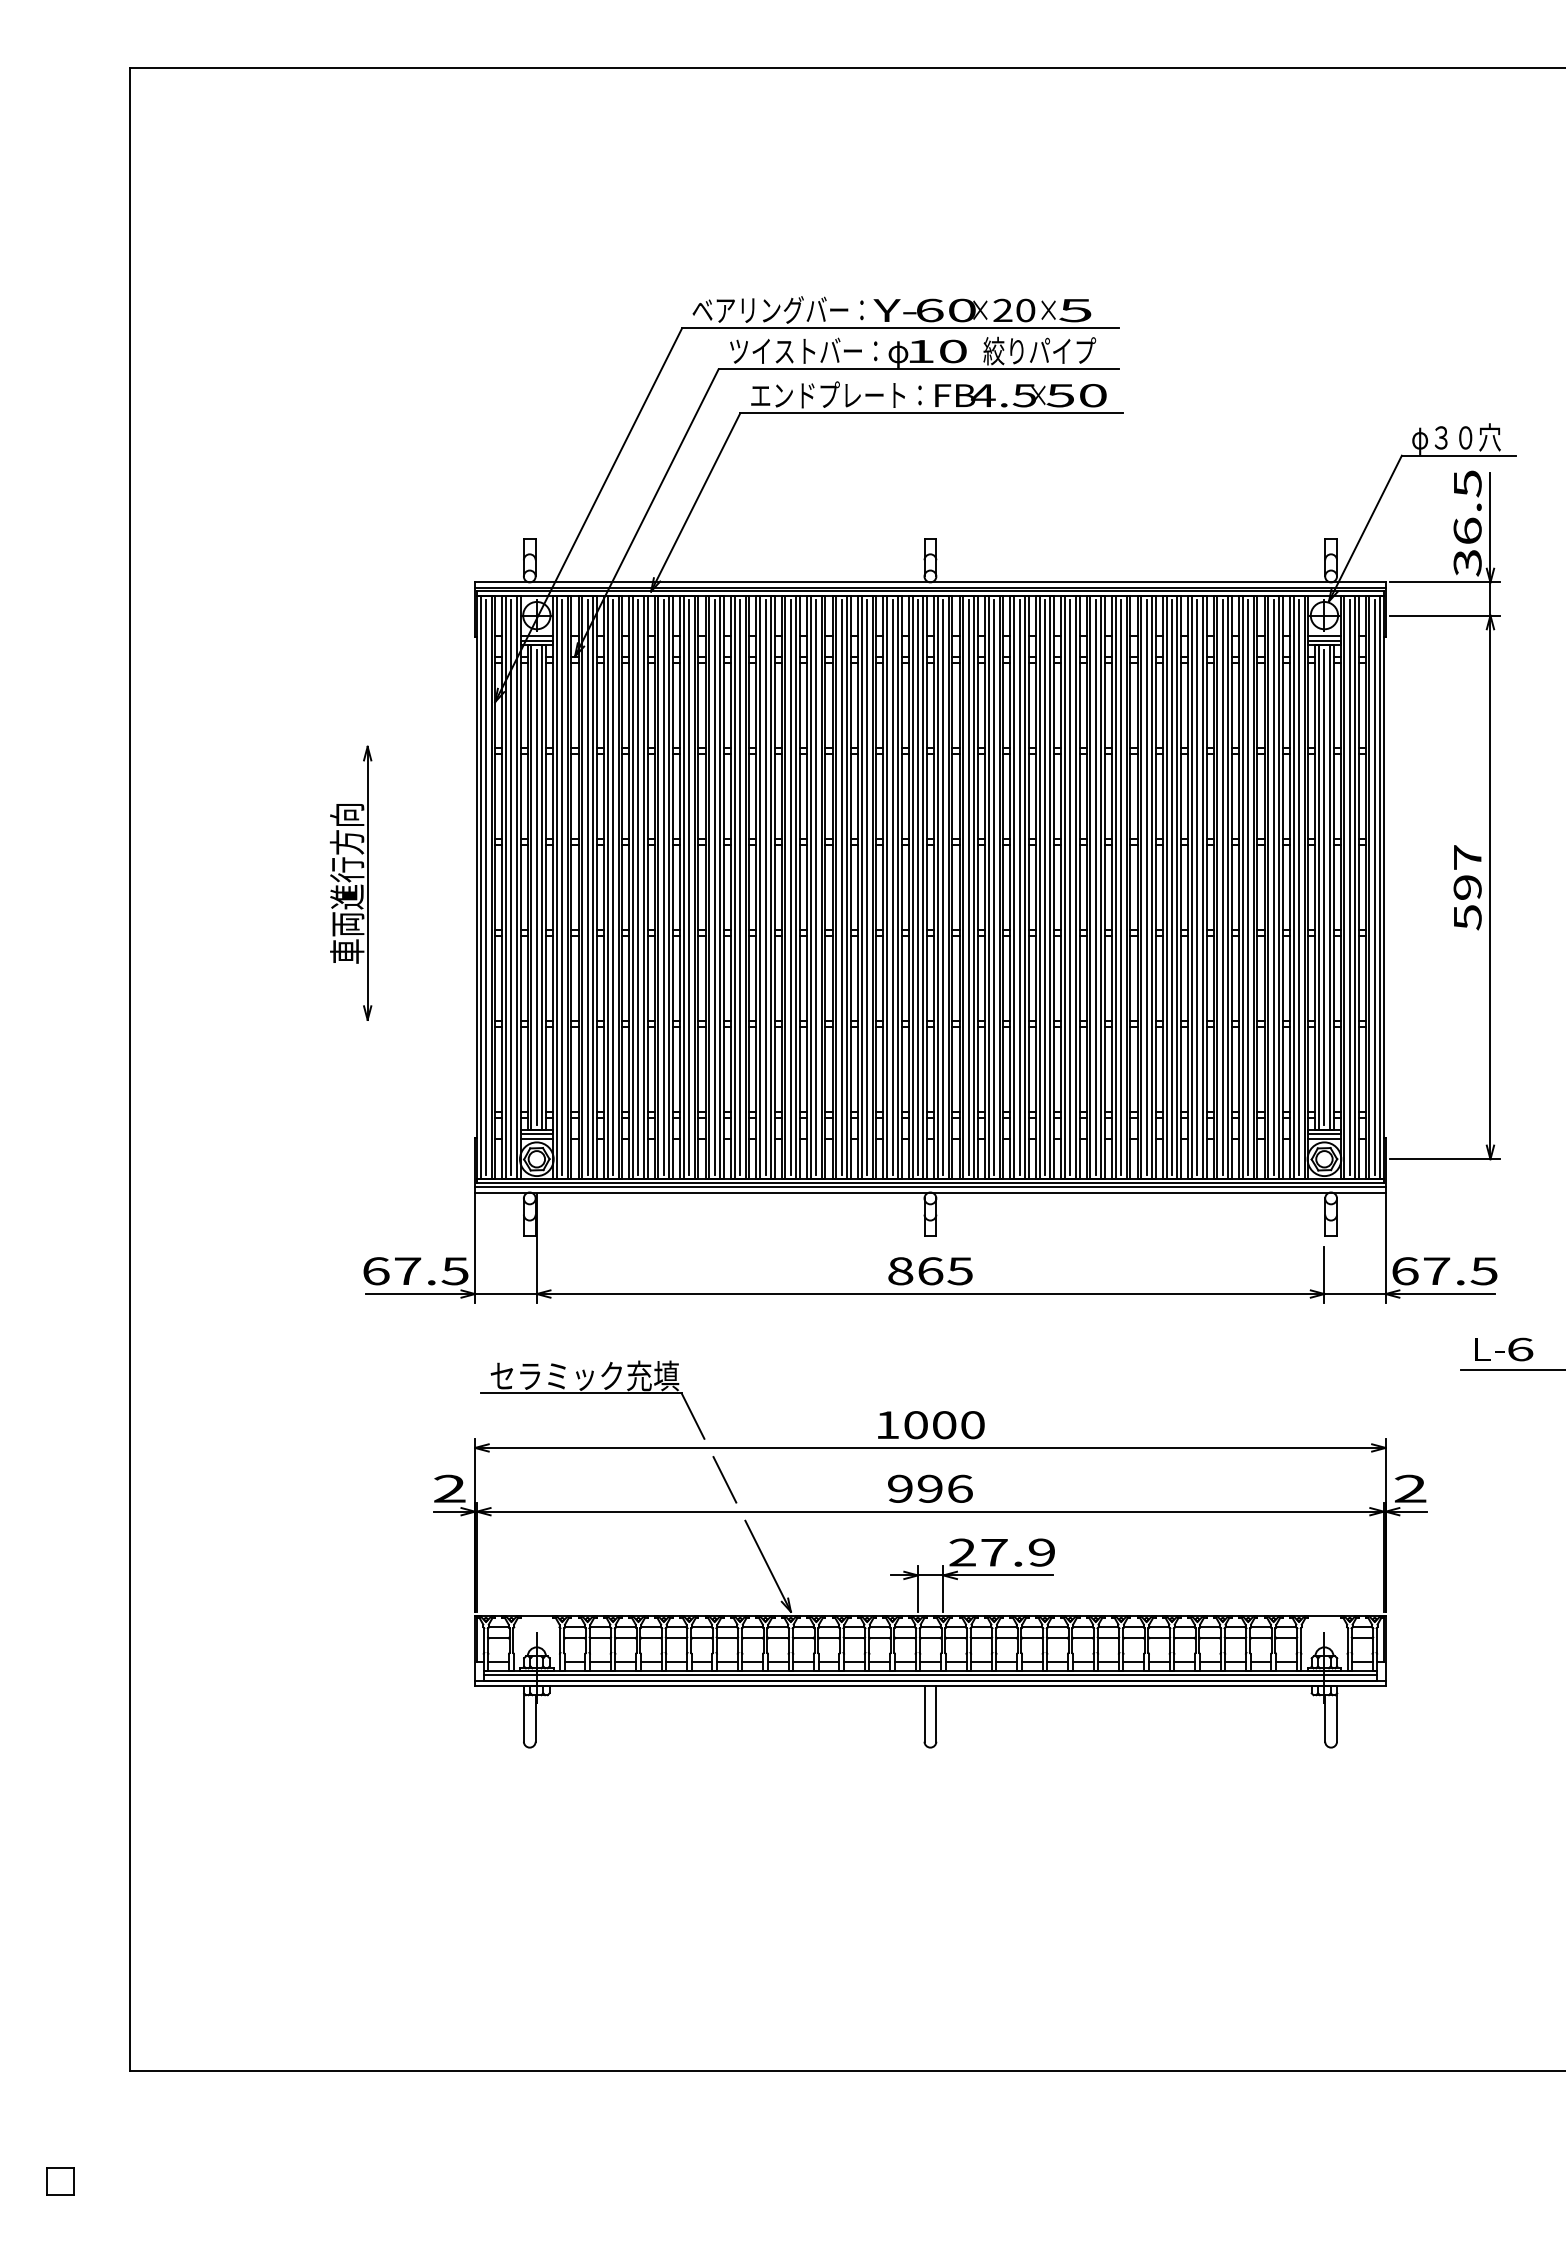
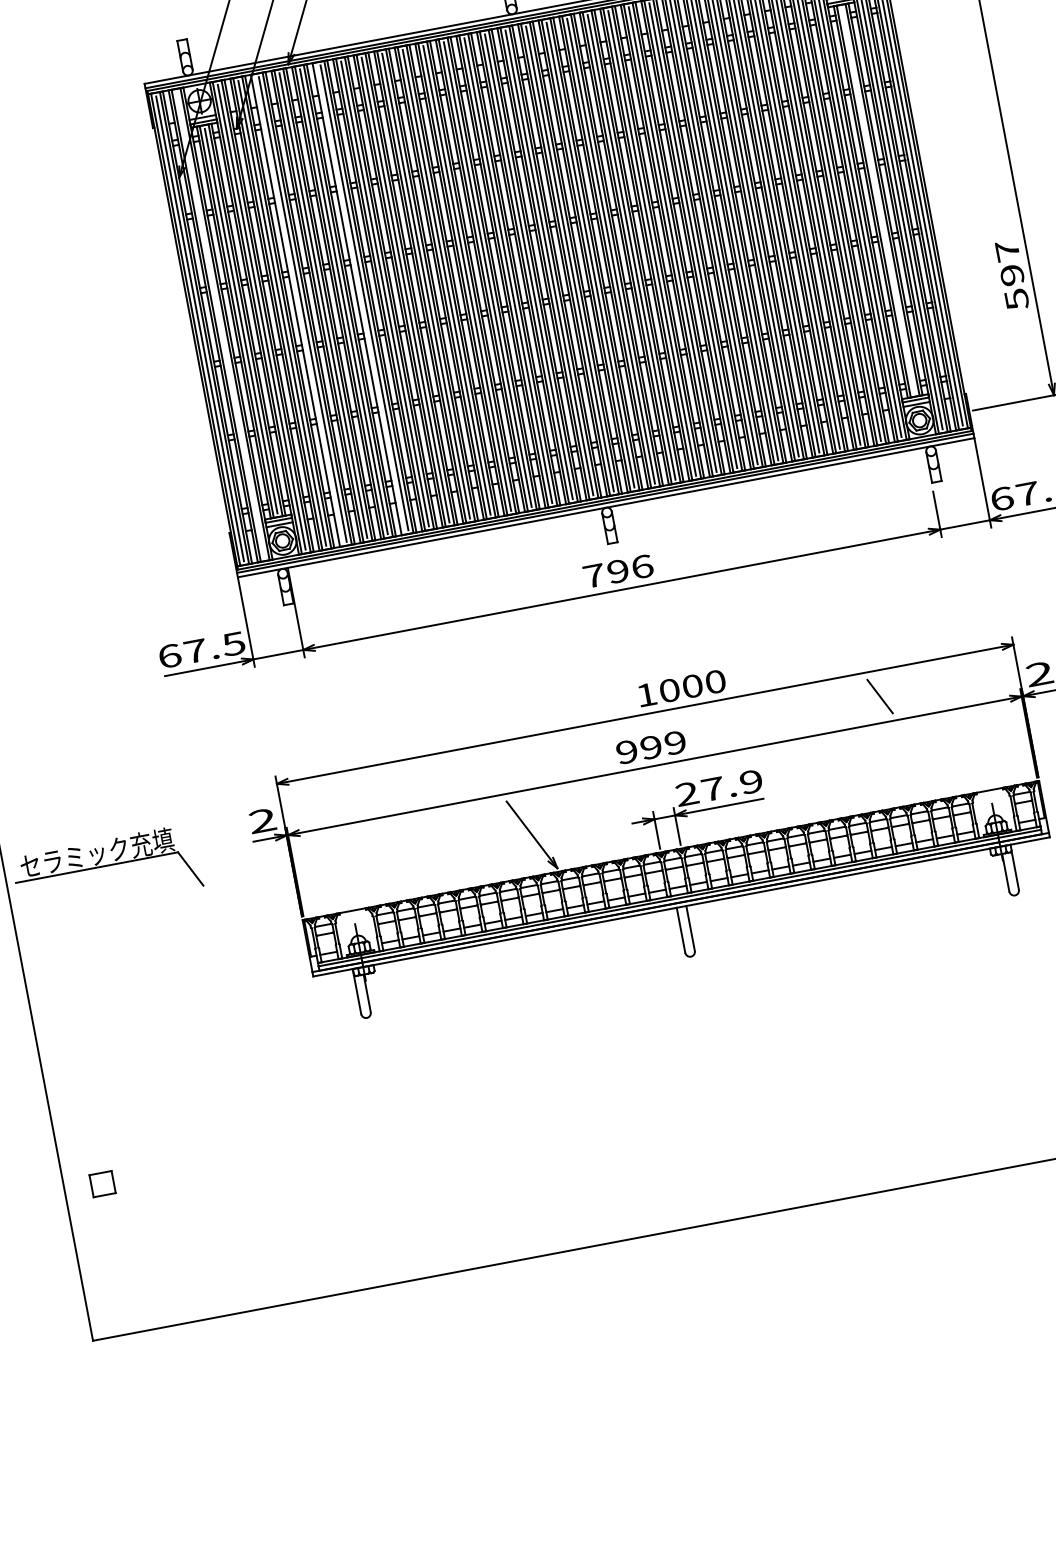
part: (350, 882) -> (89, 345), removed
line: (511, 887) -> (220, 325), removed
line: (607, 887) -> (298, 310), removed
line: (683, 887) -> (359, 298), removed
line: (1324, 887) -> (878, 200), removed
text: (1467, 887) -> (1012, 275), moved
text: (930, 1271) -> (618, 571), 865 -> 796
part: (592, 1399) -> (106, 870), moved
text: (931, 1425) -> (682, 688), moved
line: (724, 1479) -> (879, 696), moved
text: (959, 1488) -> (674, 742), 996 -> 999
part: (60, 2181) -> (102, 1184), moved

